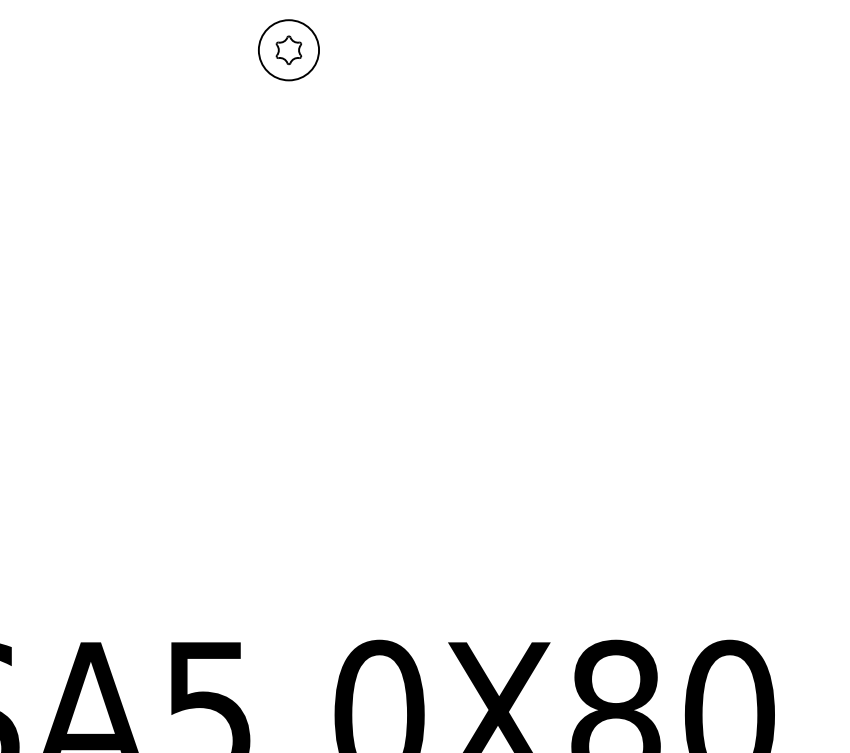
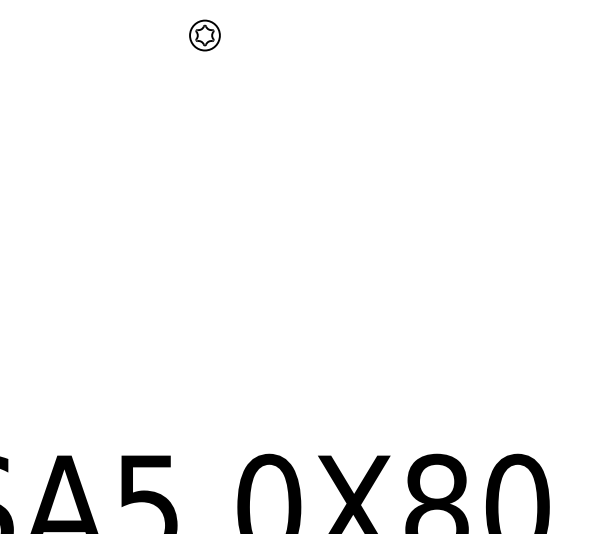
circle: (288, 50) -> (204, 35), size x0.7

